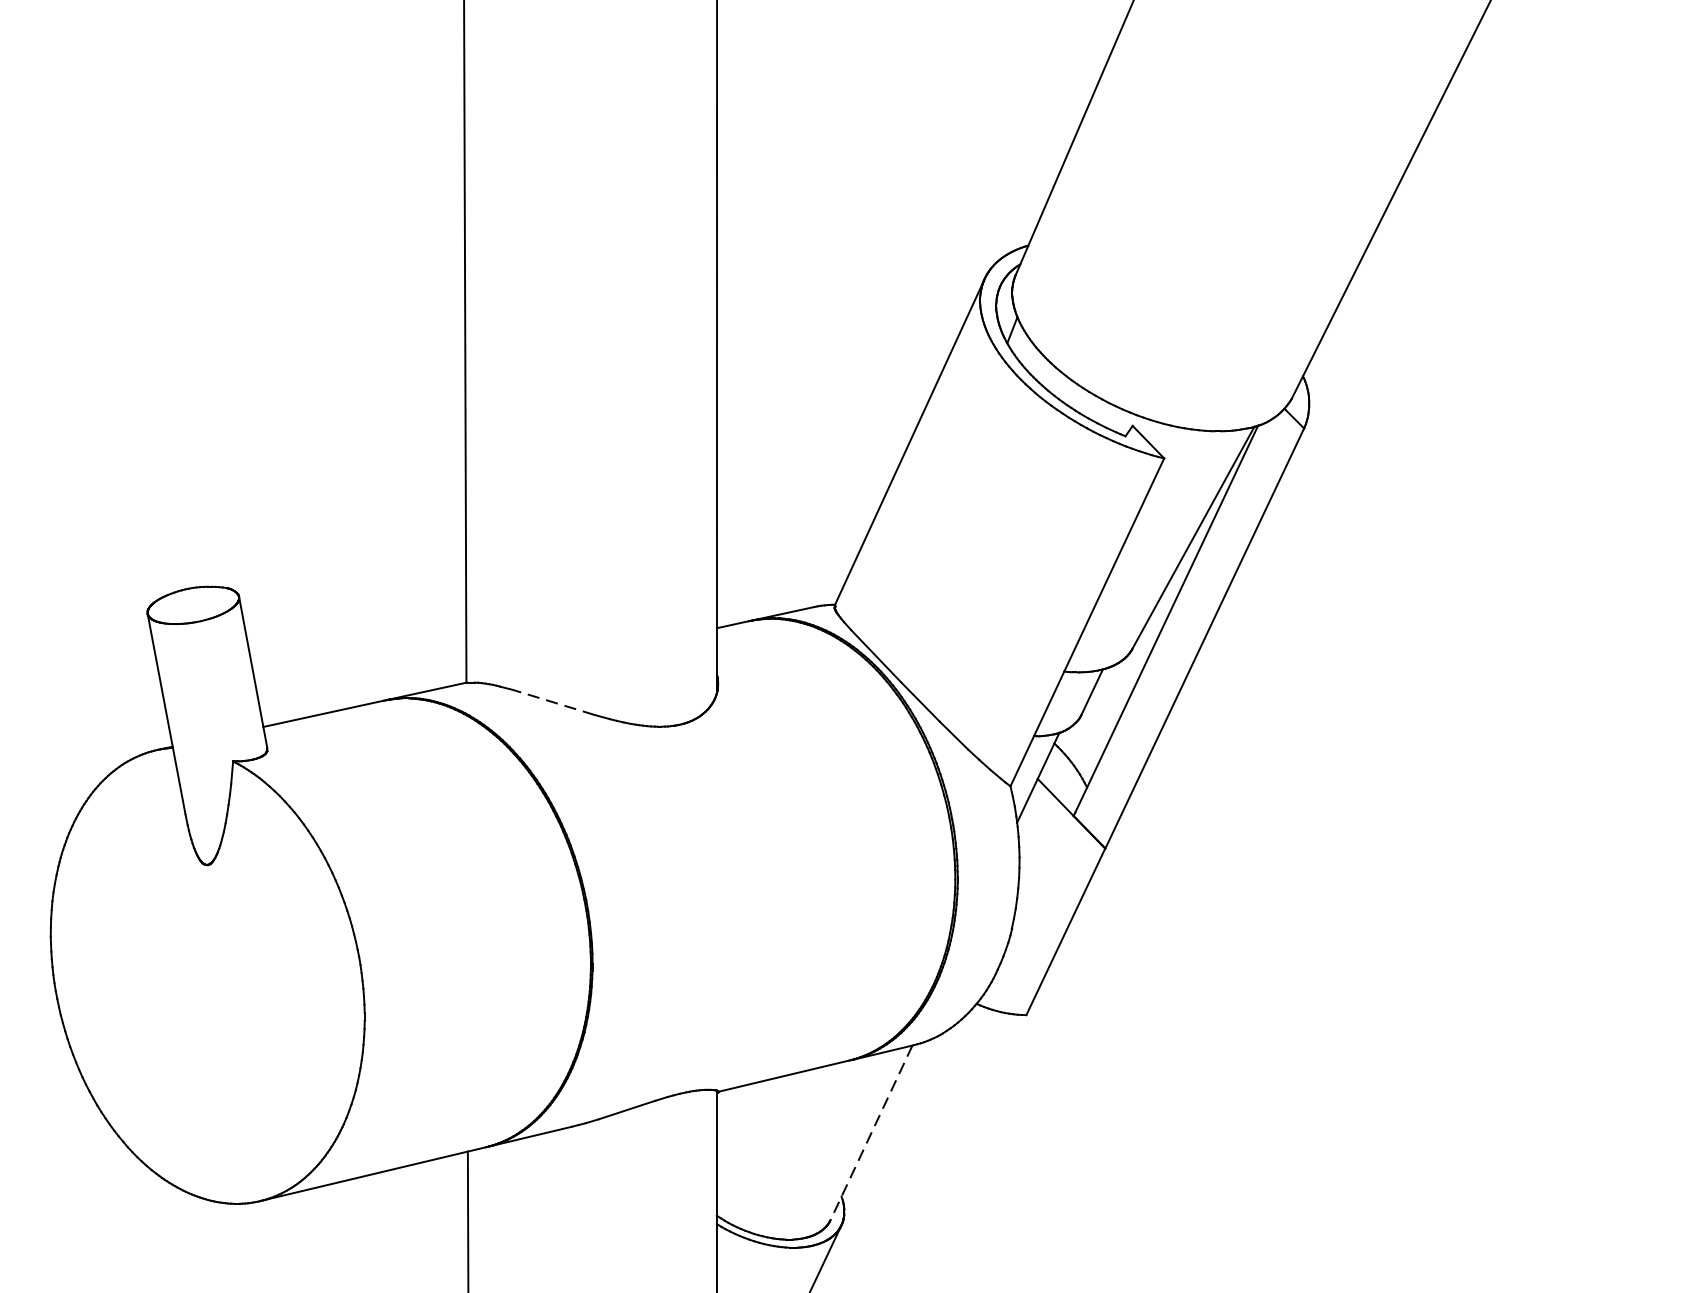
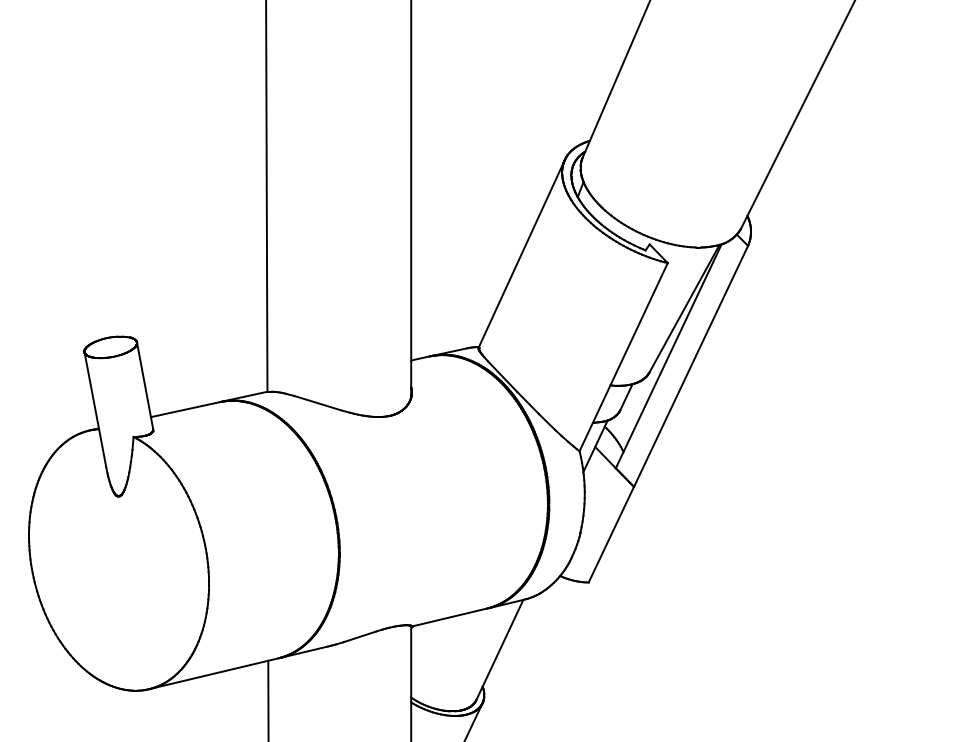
line: (553, 701) -> (317, 402), dashed -> solid
line: (870, 1133) -> (499, 650), dashed -> solid

